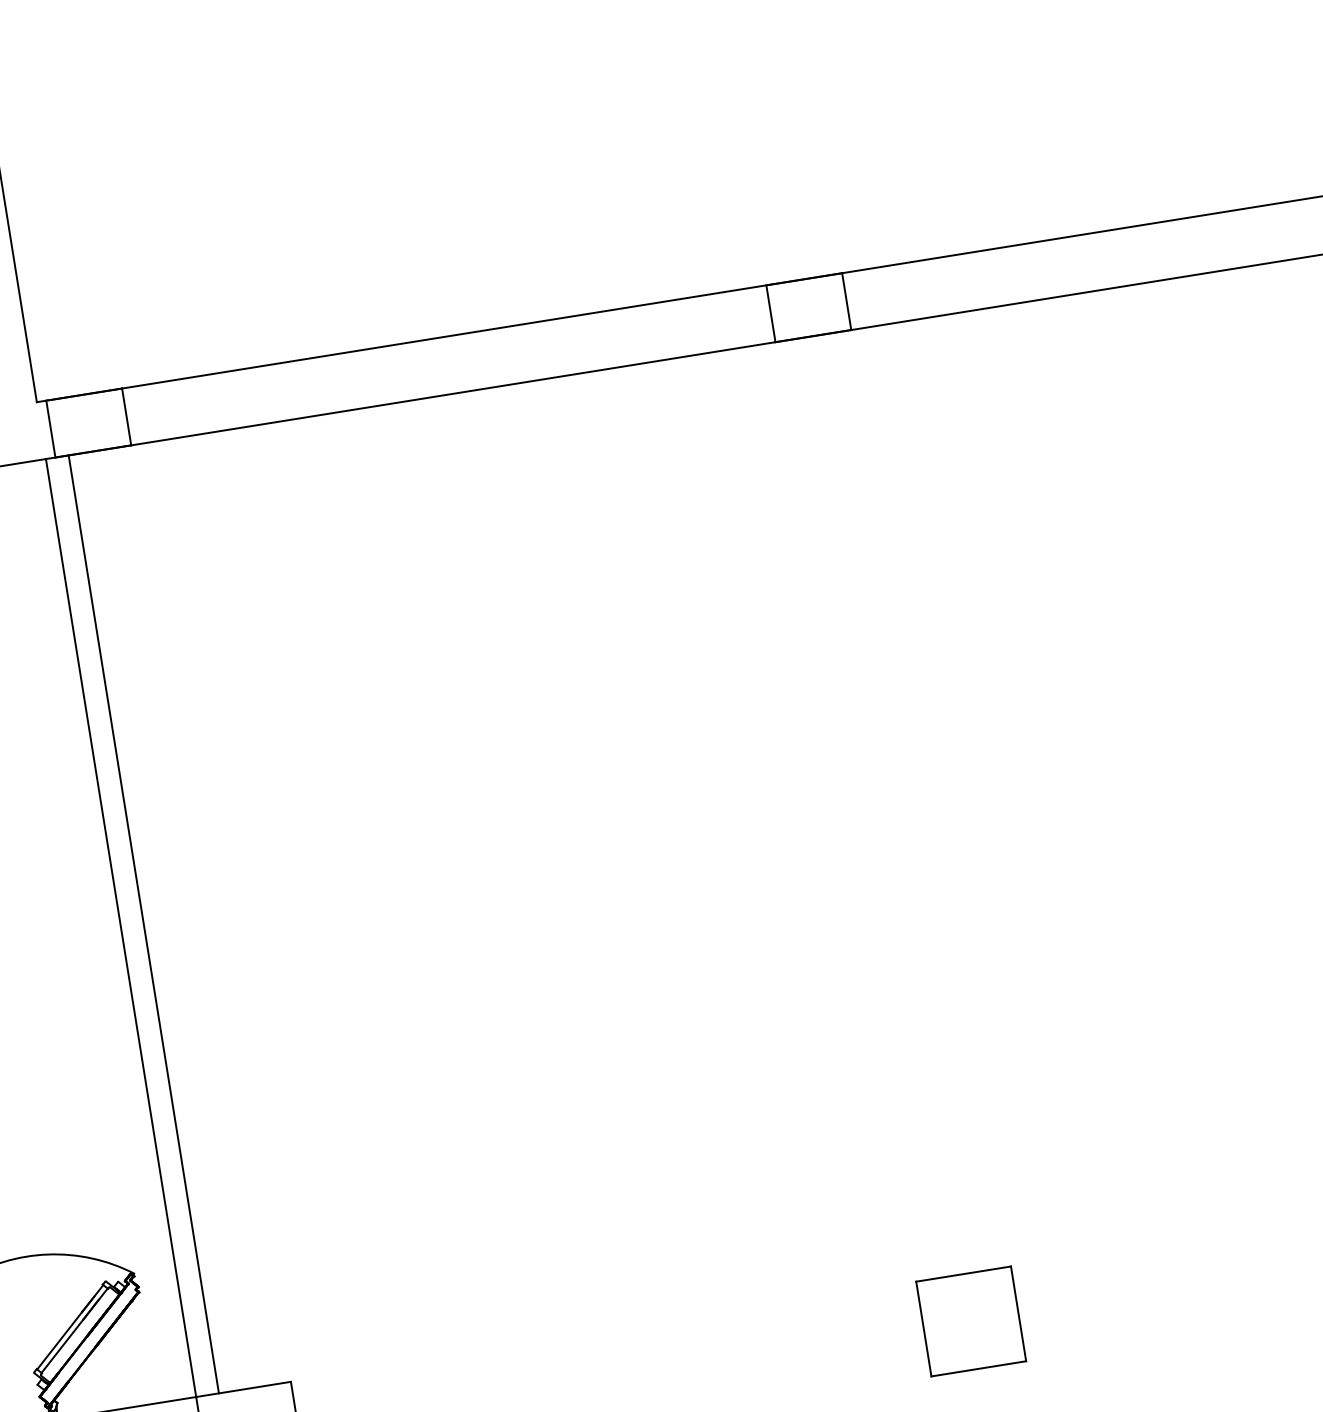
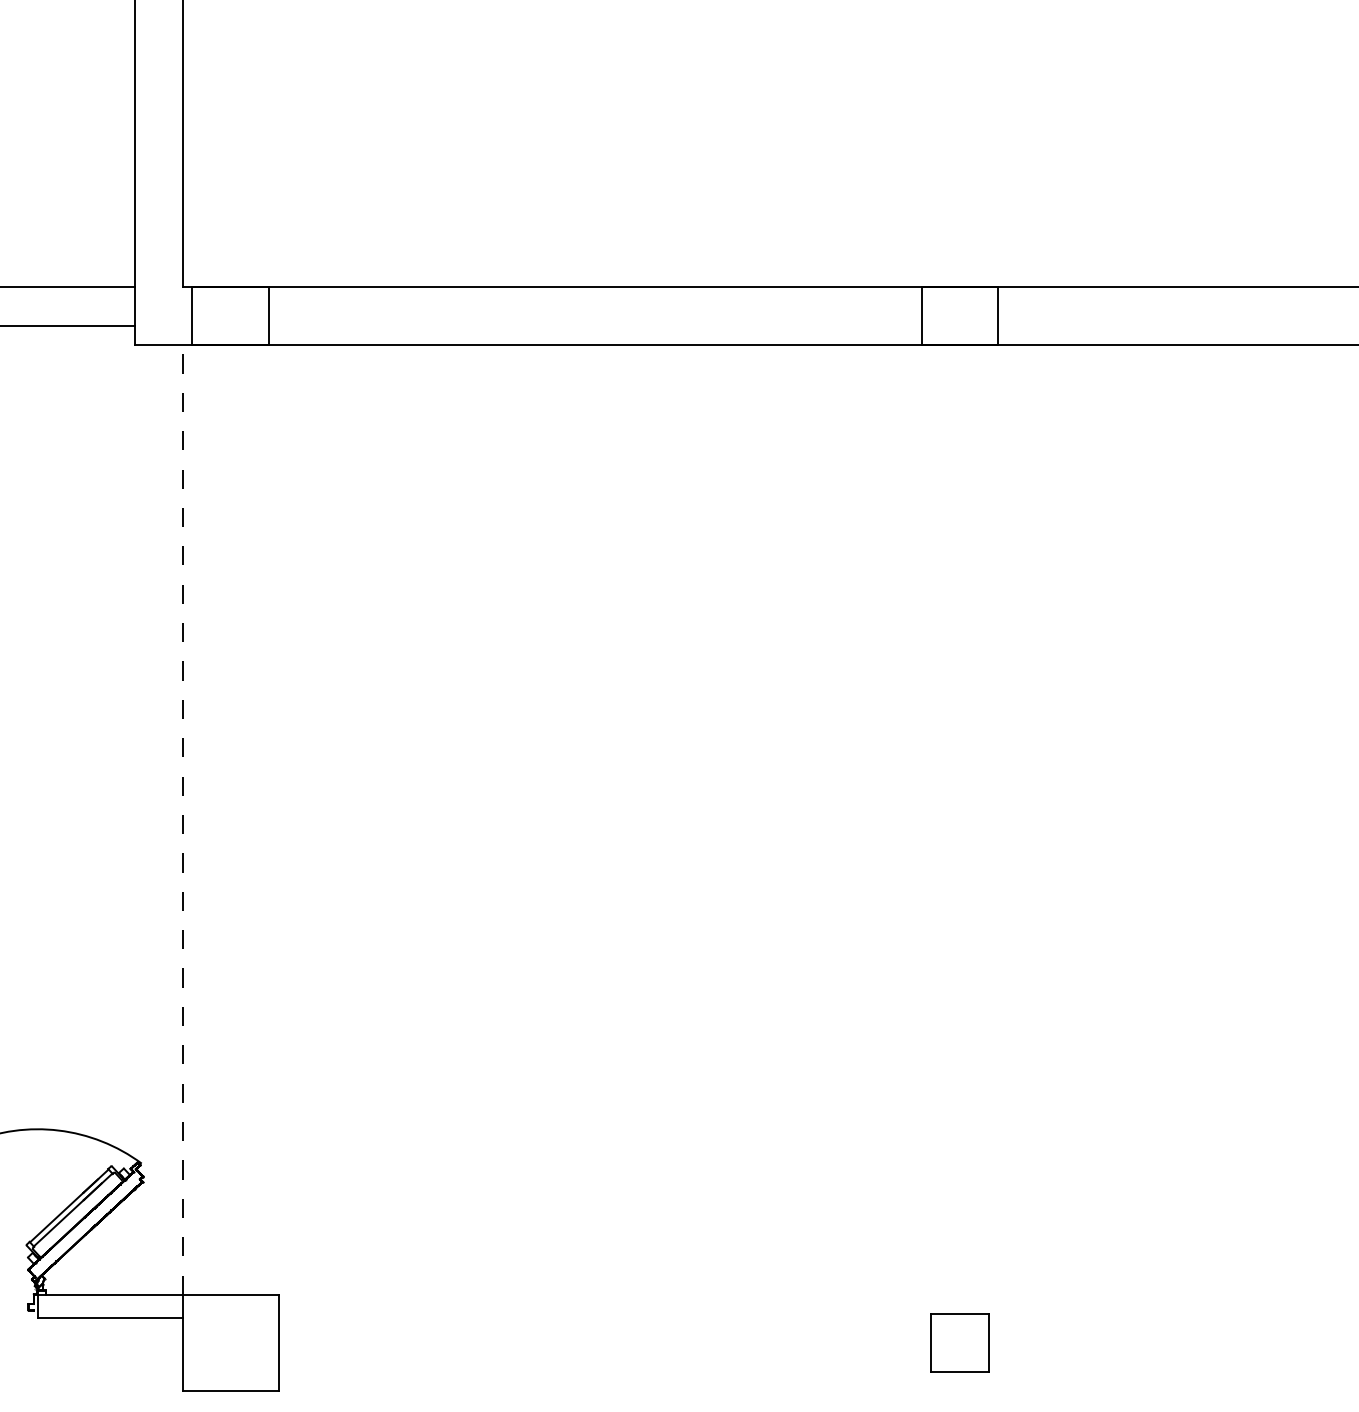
line: (143, 924) -> (205, 819), removed
line: (120, 927) -> (182, 819), solid -> dashed
part: (970, 1321) -> (959, 1342), size x0.6

